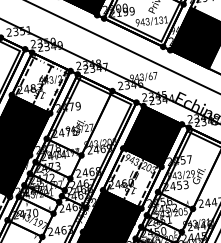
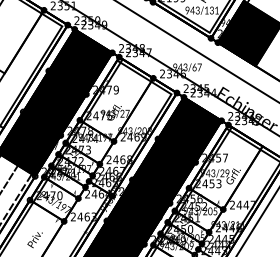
fill: (41, 82) -> (80, 61), added
fill: (131, 178) -> (163, 171), added

